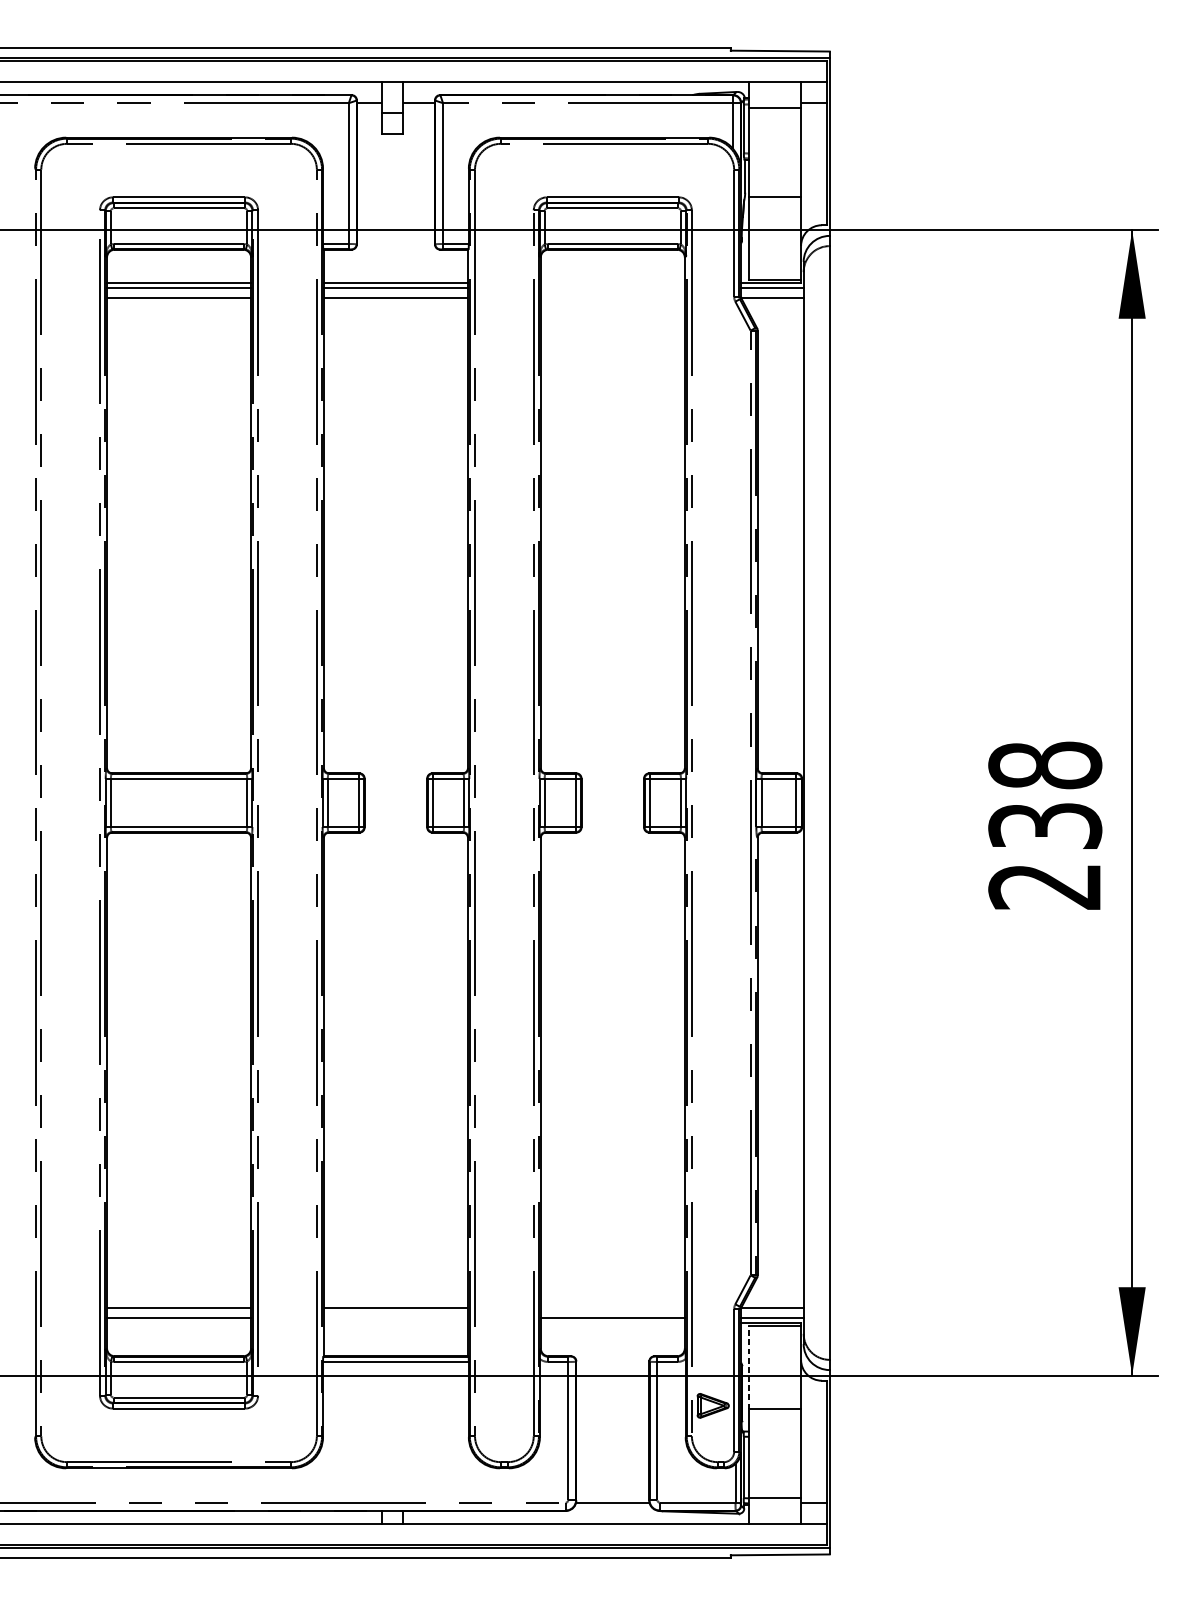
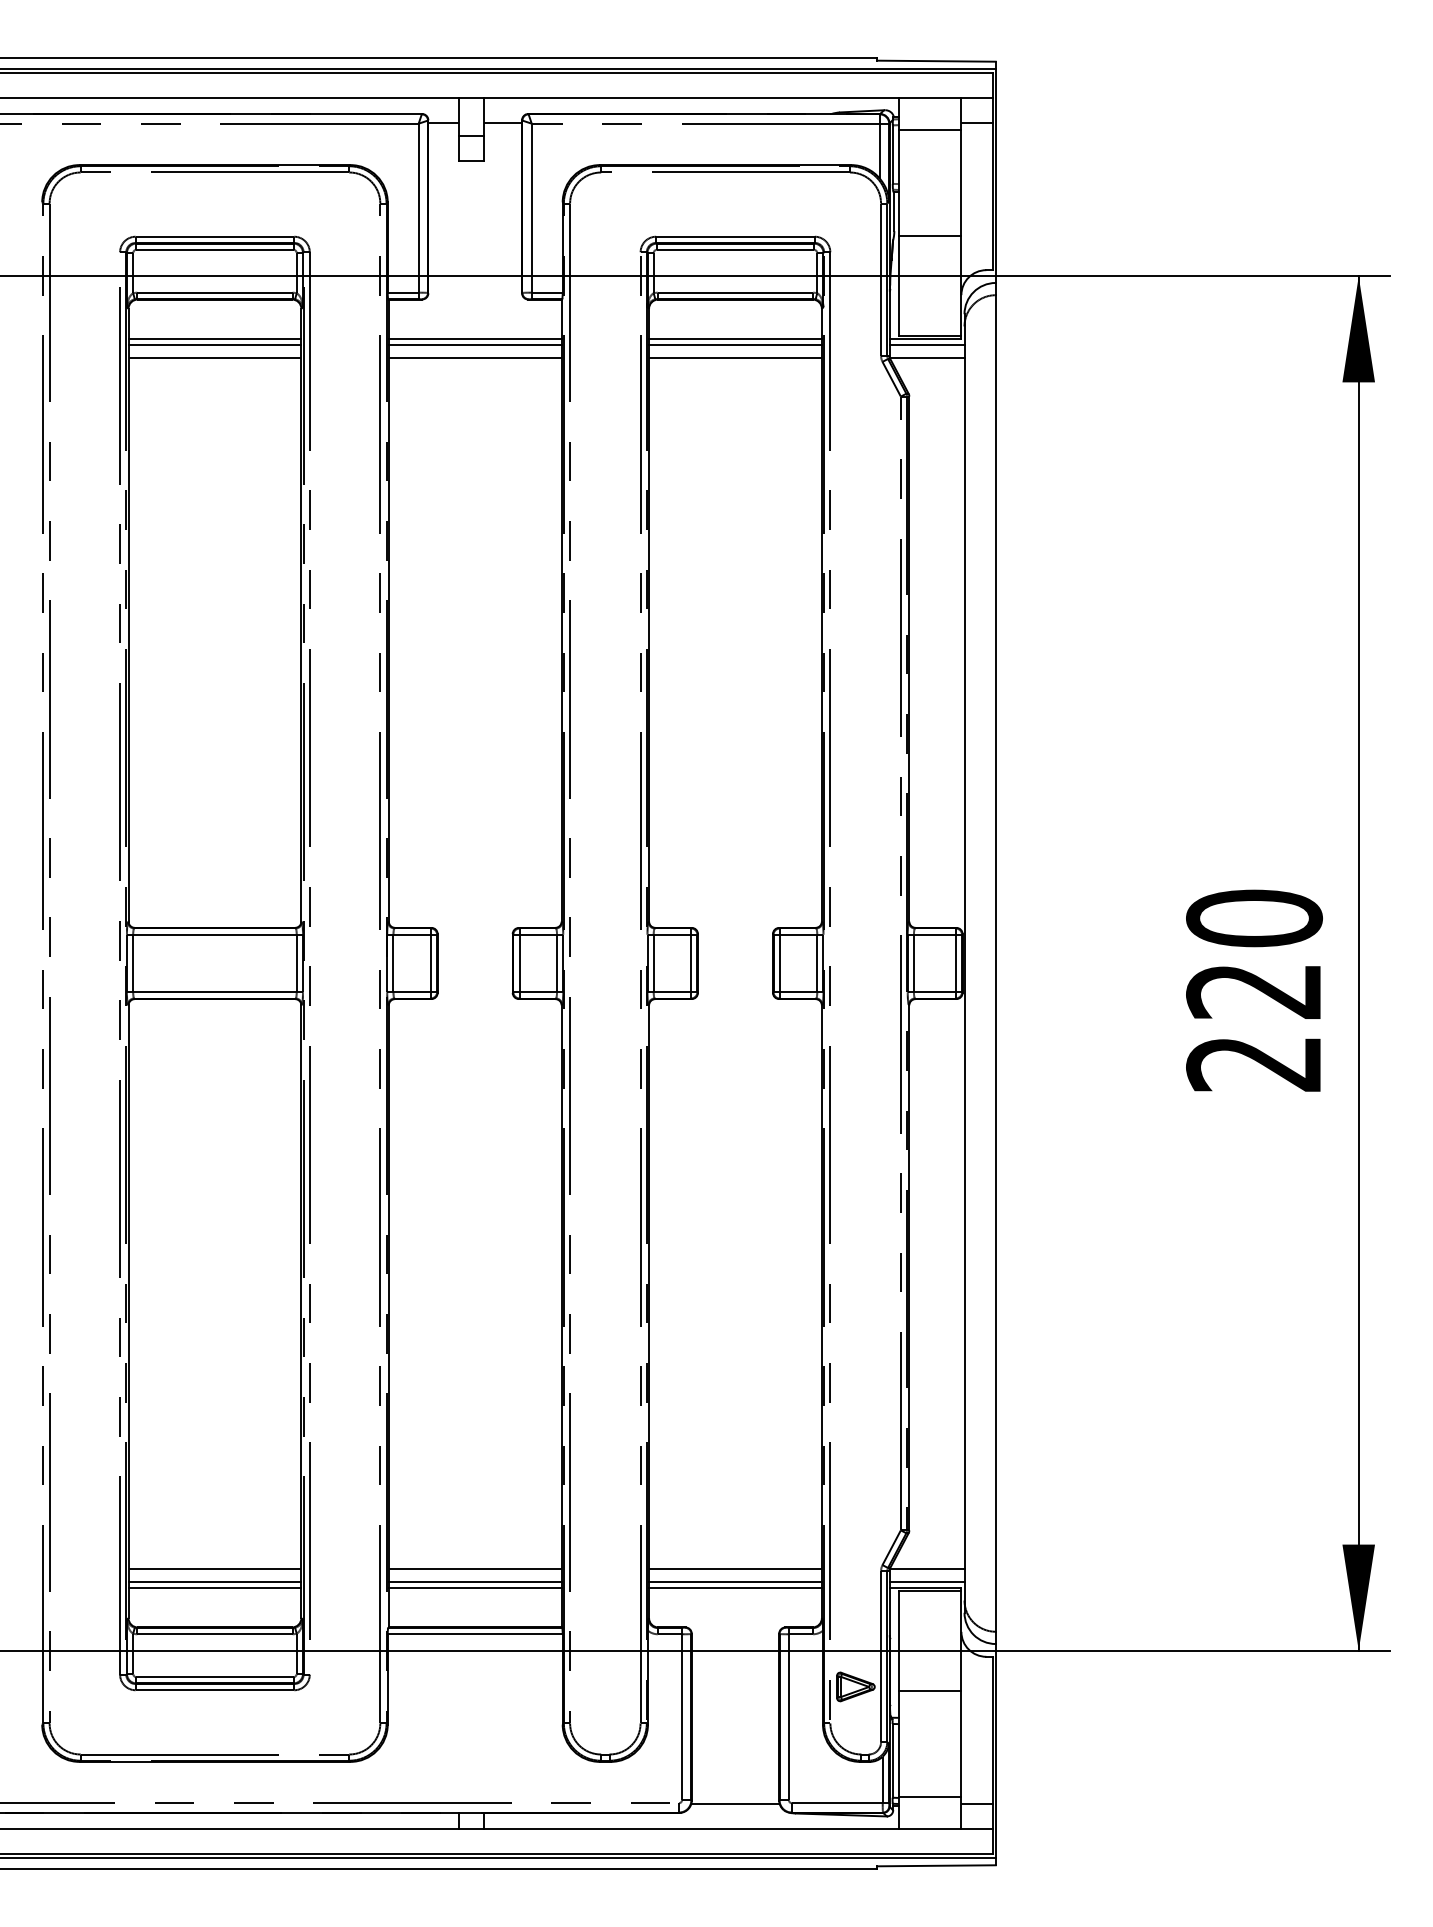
line: (612, 282) -> (735, 338), added
line: (612, 288) -> (735, 345), added
line: (612, 298) -> (735, 357), added
text: (1045, 794) -> (1254, 953), 238 -> 220
line: (612, 1307) -> (735, 1569), added
line: (395, 1317) -> (474, 1581), added
line: (178, 1323) -> (214, 1588), added
line: (395, 1323) -> (474, 1588), added
line: (612, 1323) -> (735, 1588), added
line: (748, 1367) -> (898, 1641), dashed -> solid

